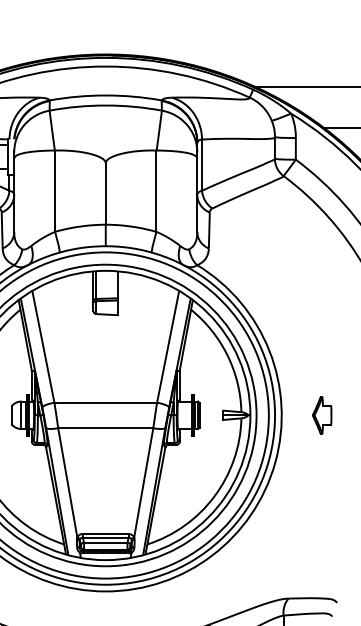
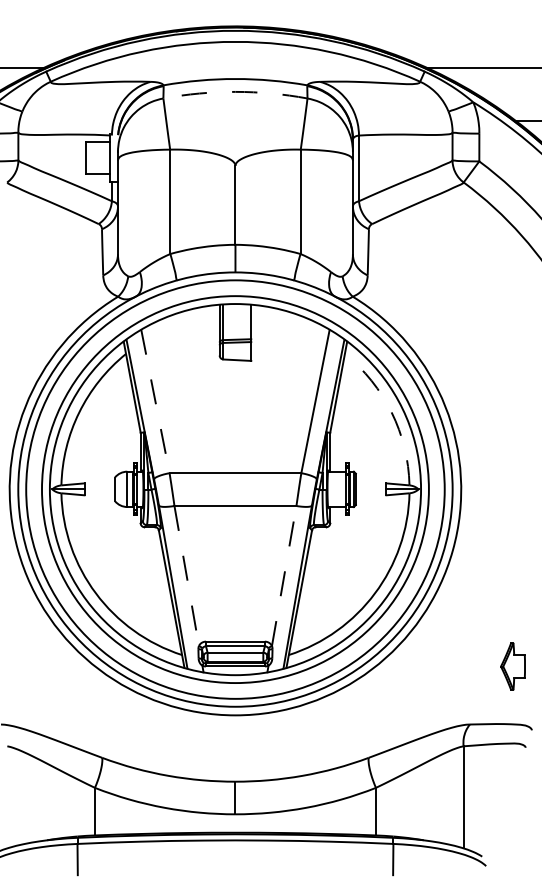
arc: (105, 105) -> (235, 91), solid -> dashed
line: (43, 347) -> (155, 402), solid -> dashed
arc: (227, 355) -> (391, 412), solid -> dashed
part: (321, 415) -> (512, 666), moved
line: (143, 482) -> (284, 575), solid -> dashed
line: (67, 483) -> (186, 576), solid -> dashed

